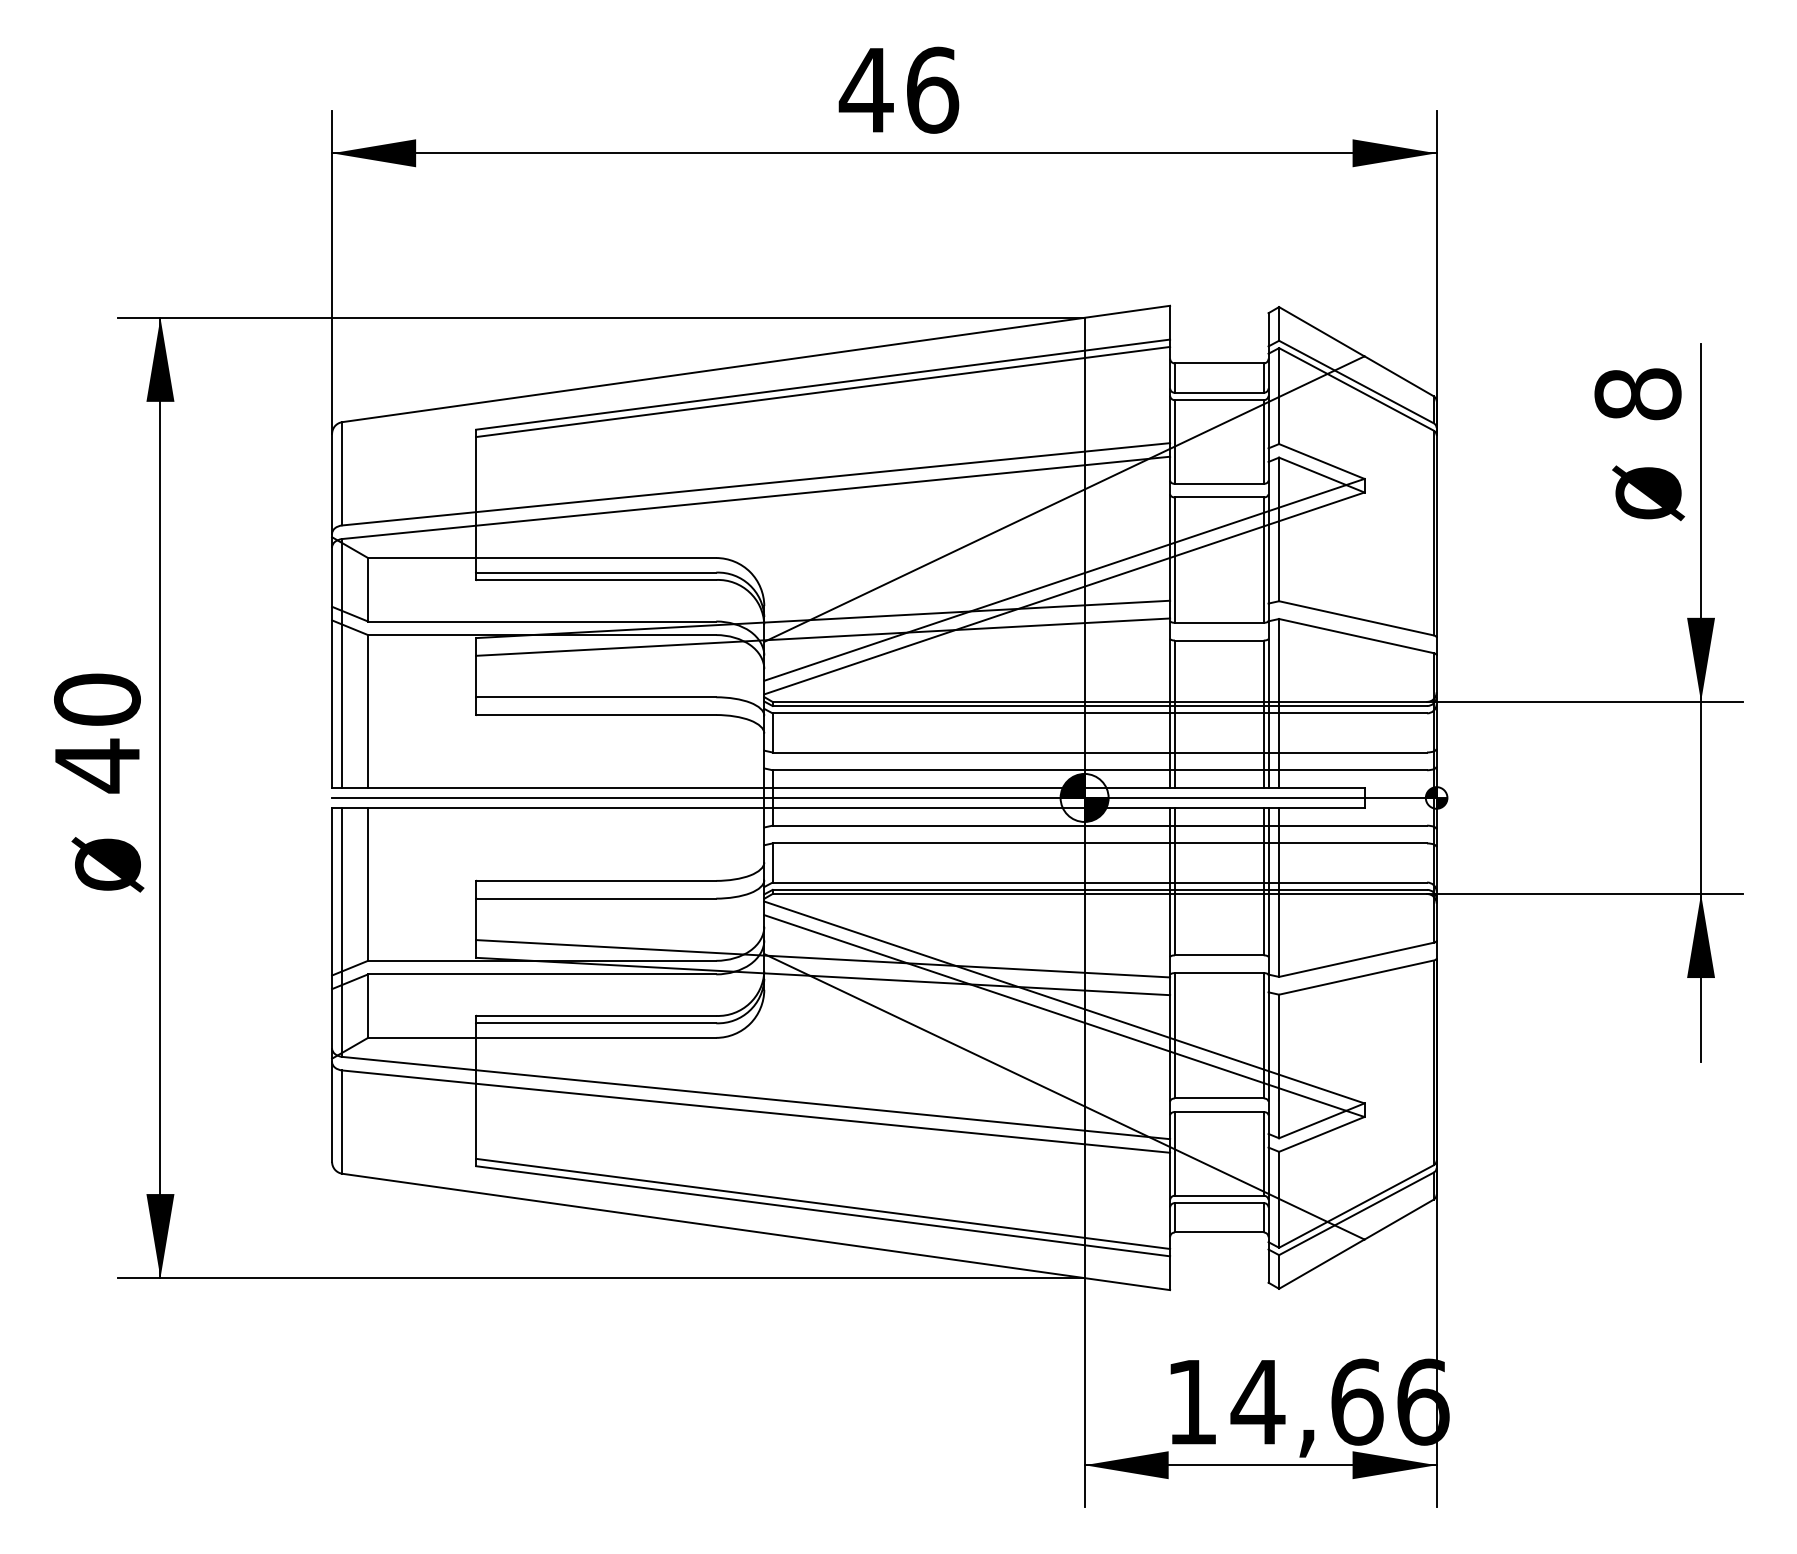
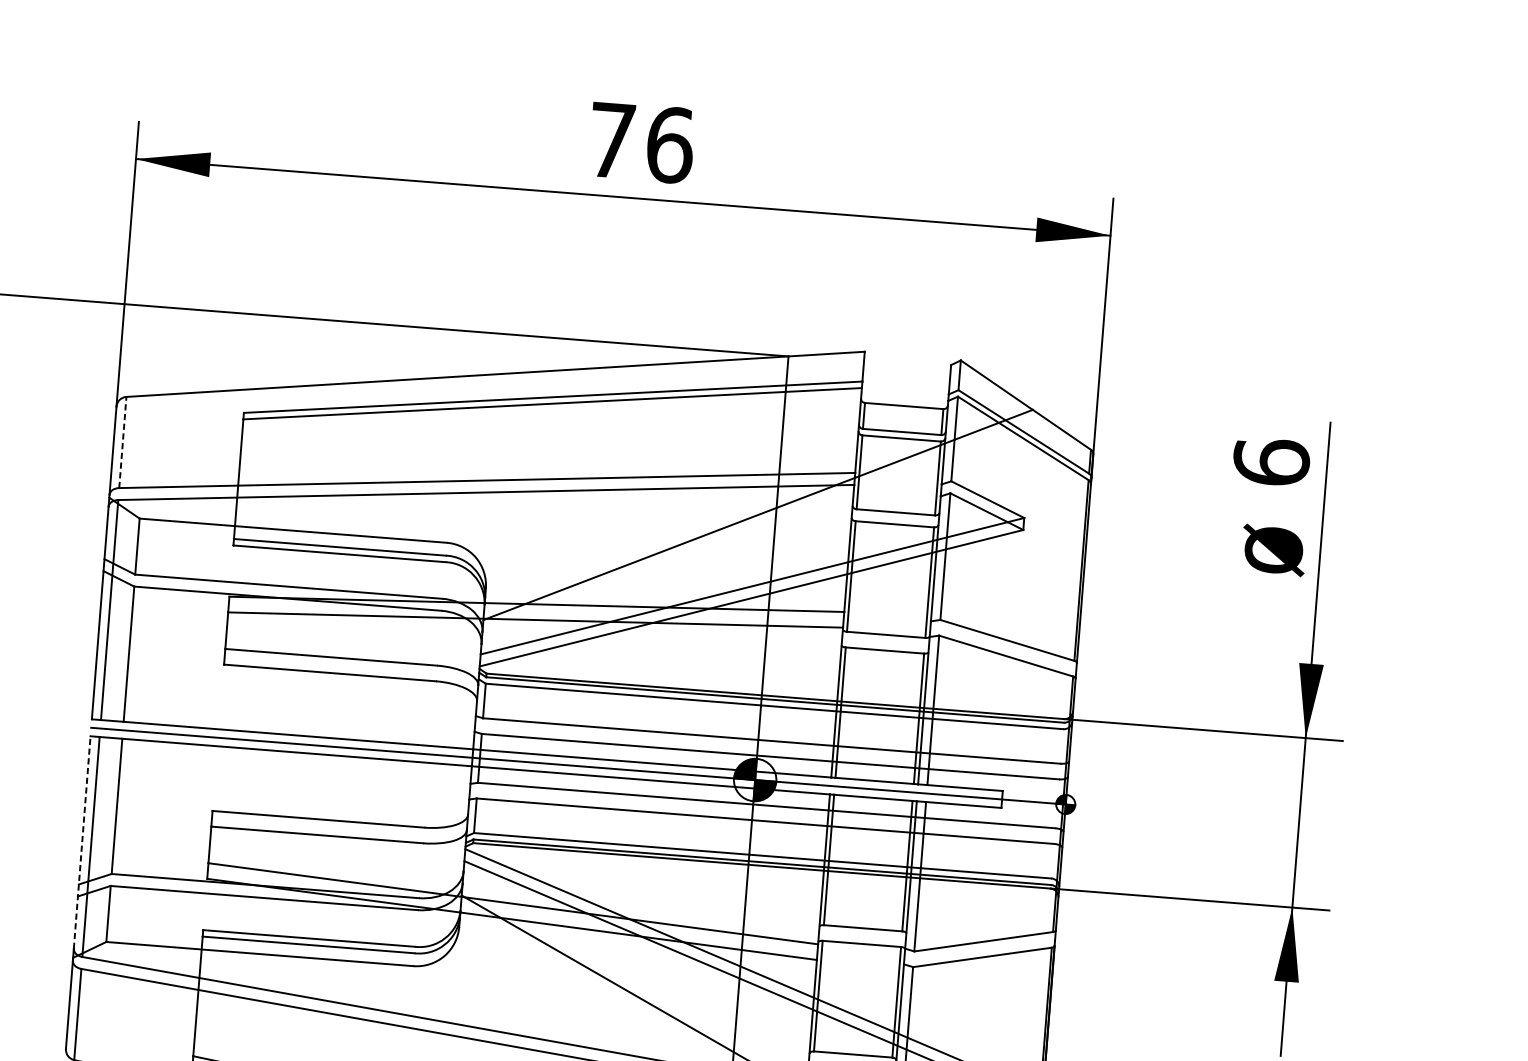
text: (865, 90) -> (610, 140), 46 -> 76
text: (1637, 393) -> (1271, 461), 8 -> 6
line: (342, 473) -> (122, 442), solid -> dashed
line: (332, 927) -> (82, 842), solid -> dashed

